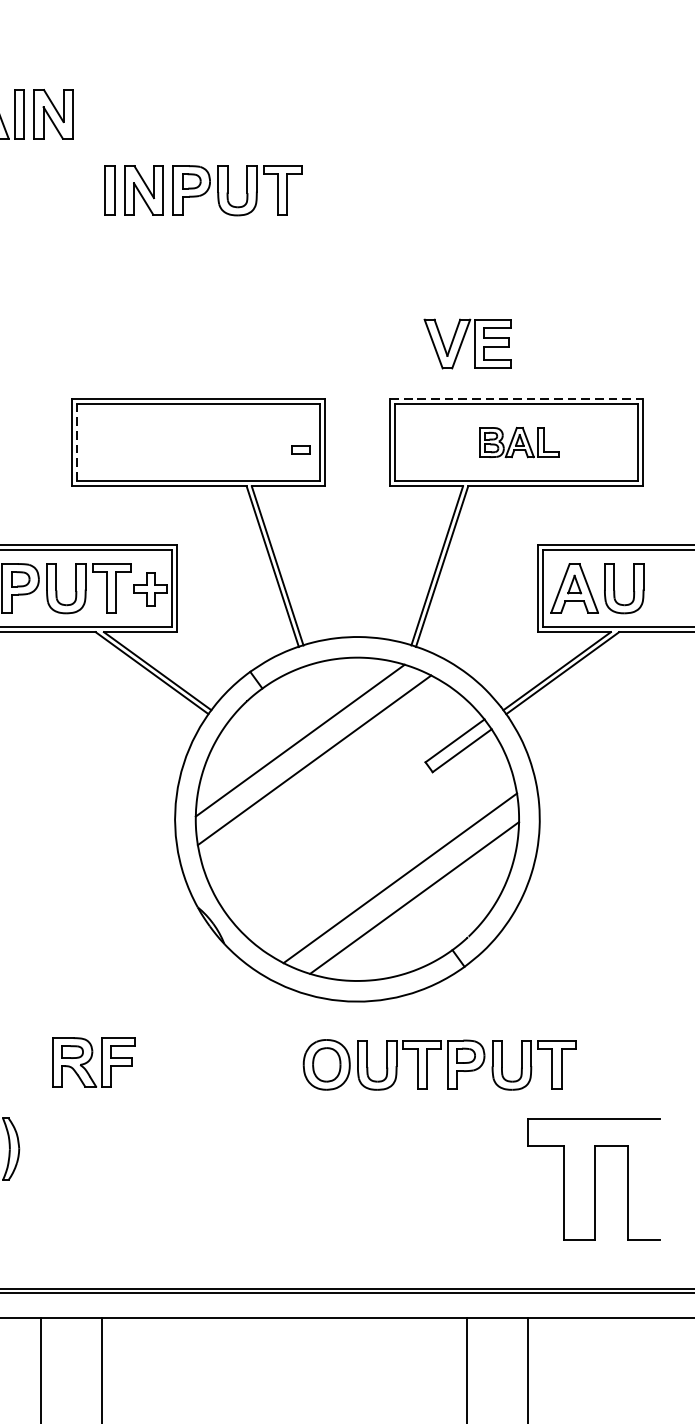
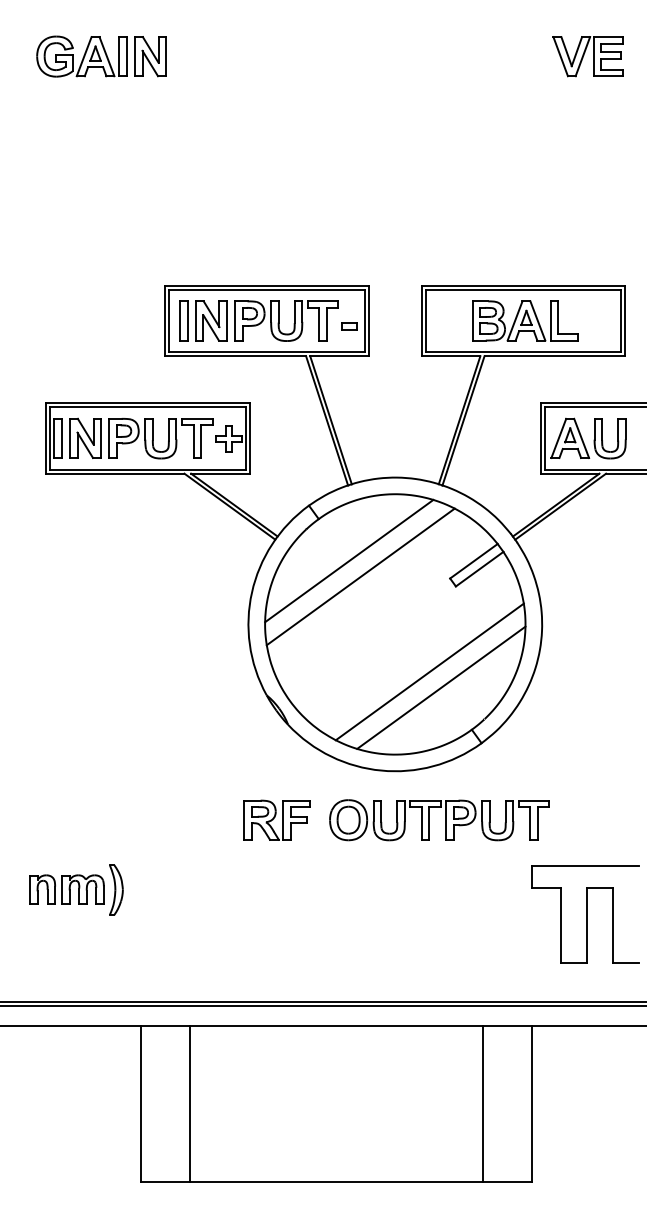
part: (202, 189) -> (258, 320), moved
part: (466, 343) -> (587, 56), moved
line: (516, 398) -> (523, 285), dashed -> solid
part: (519, 441) -> (525, 320), size x1.67
line: (77, 443) -> (169, 321), dashed -> solid
part: (93, 1061) -> (276, 819), moved
part: (439, 1065) -> (439, 820), moved

